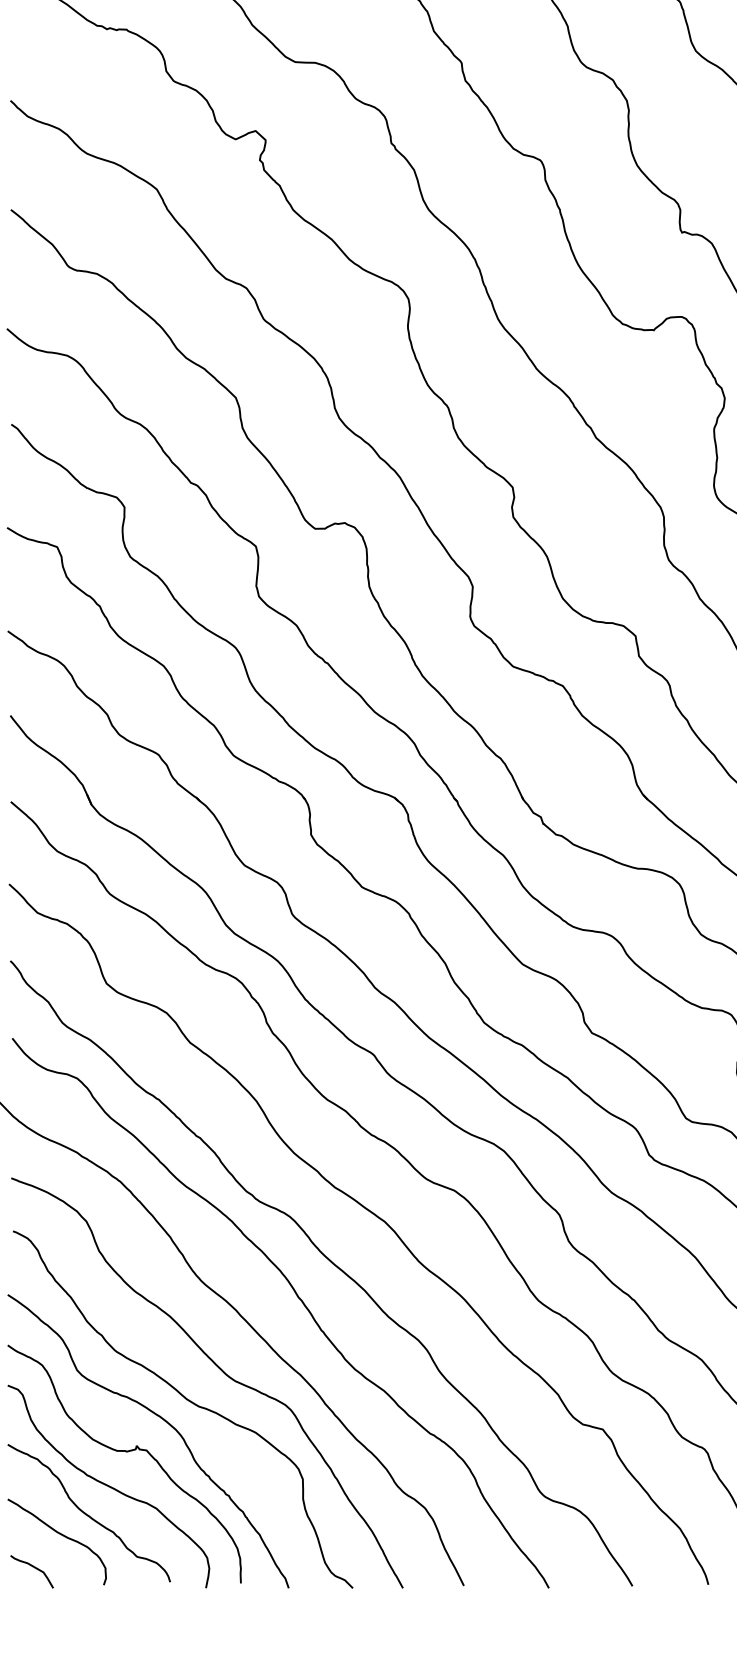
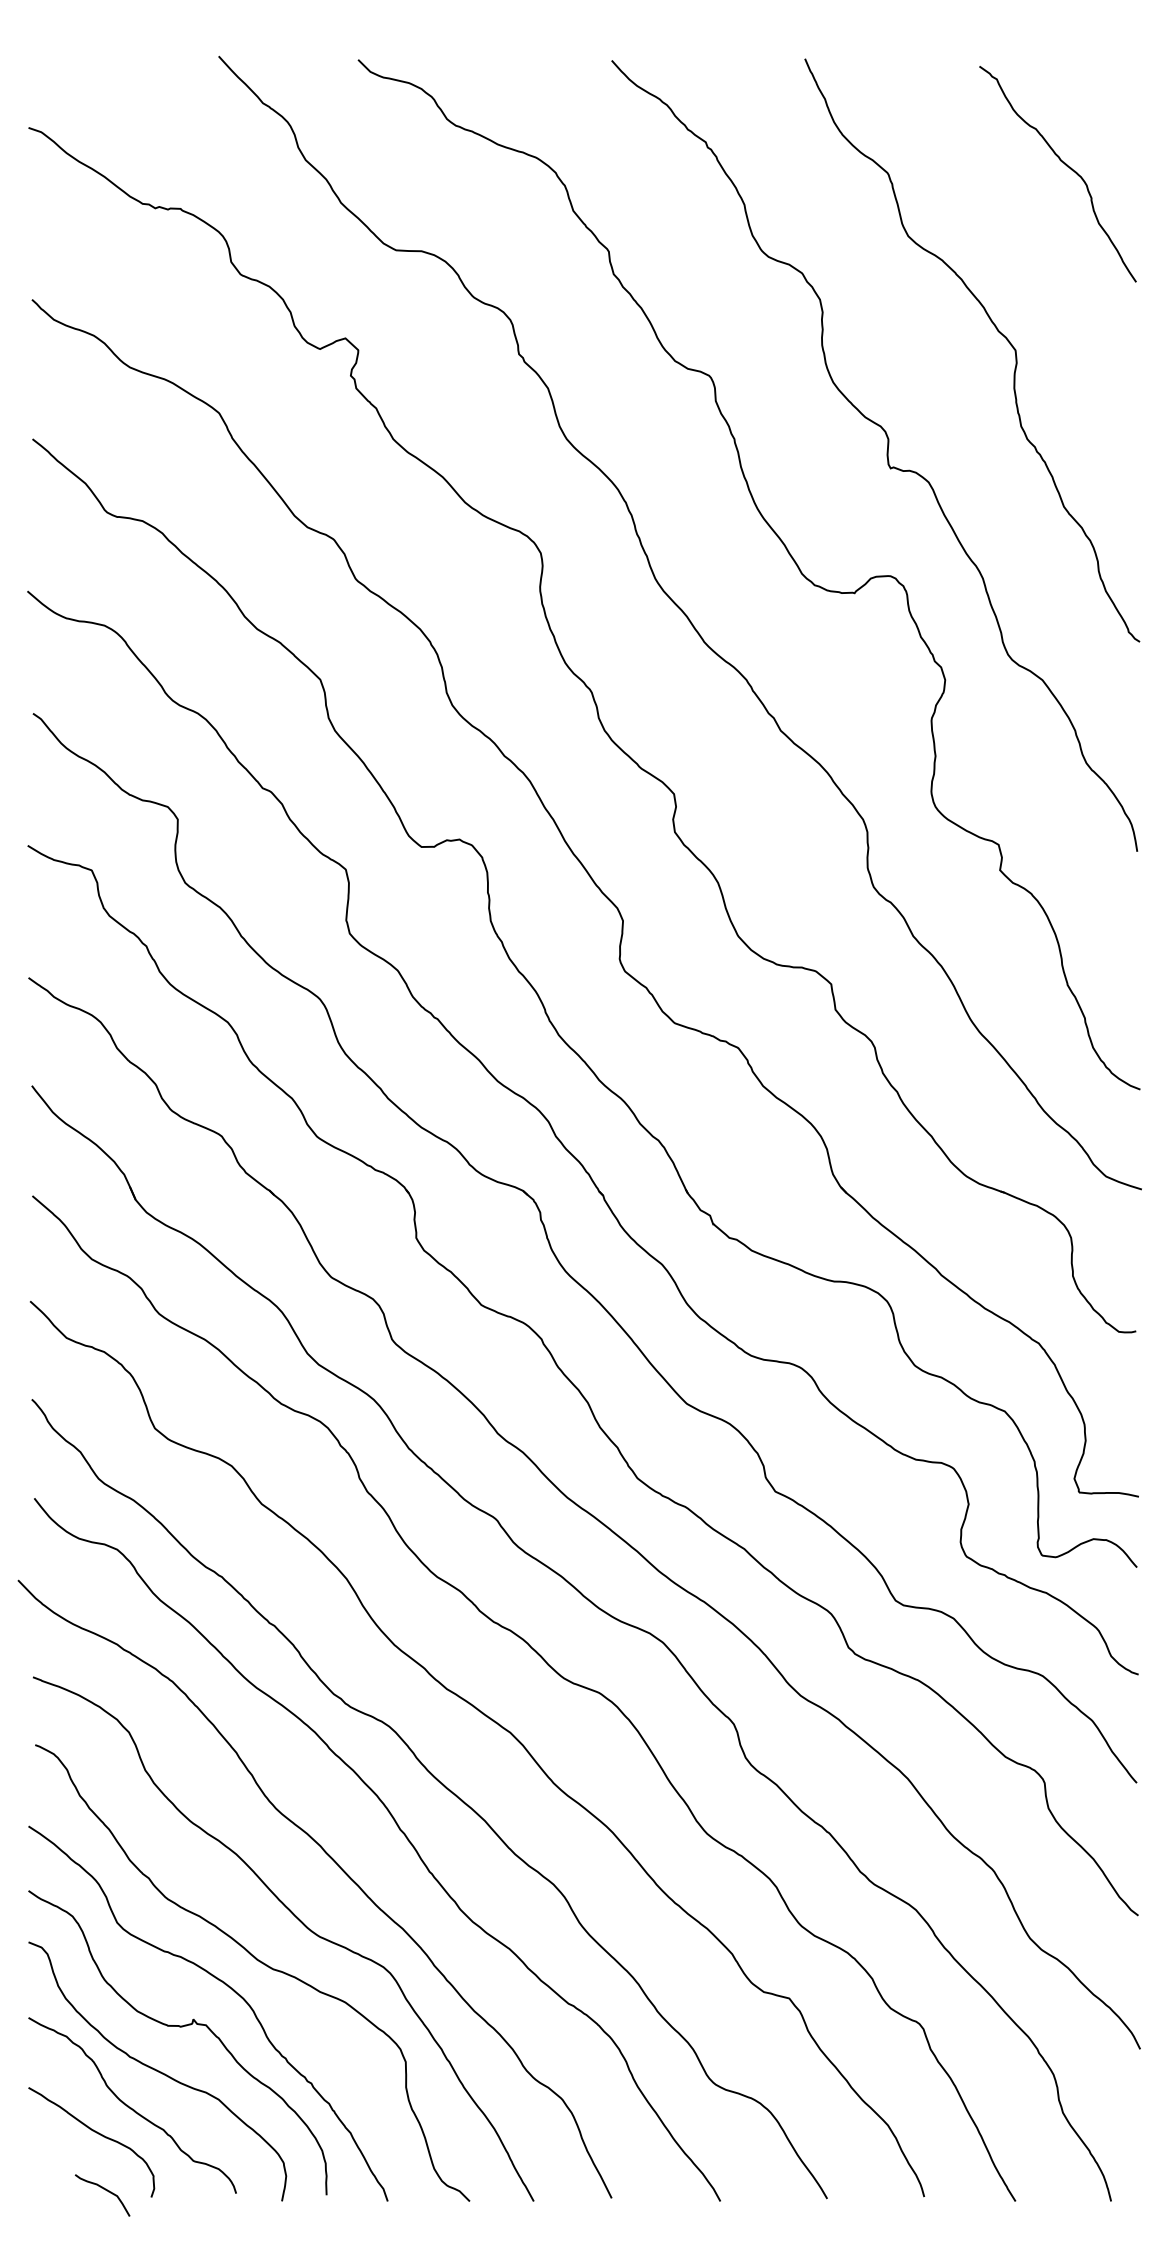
curve: (35, 1568) -> (106, 2191), moved

